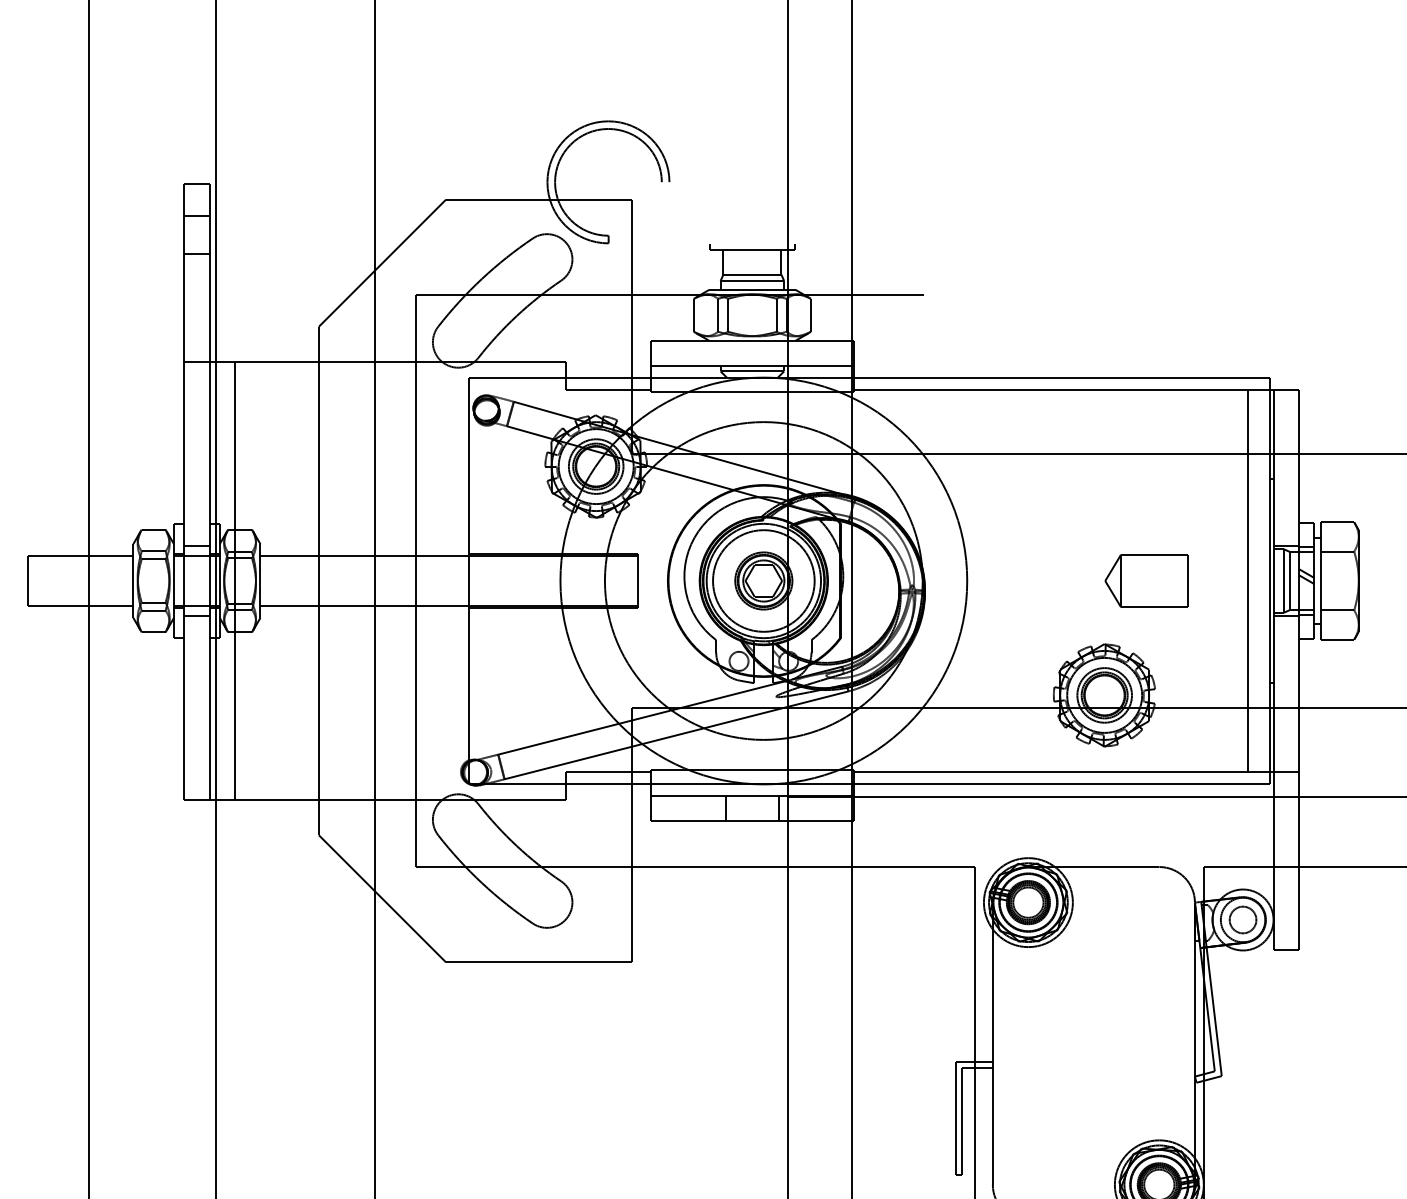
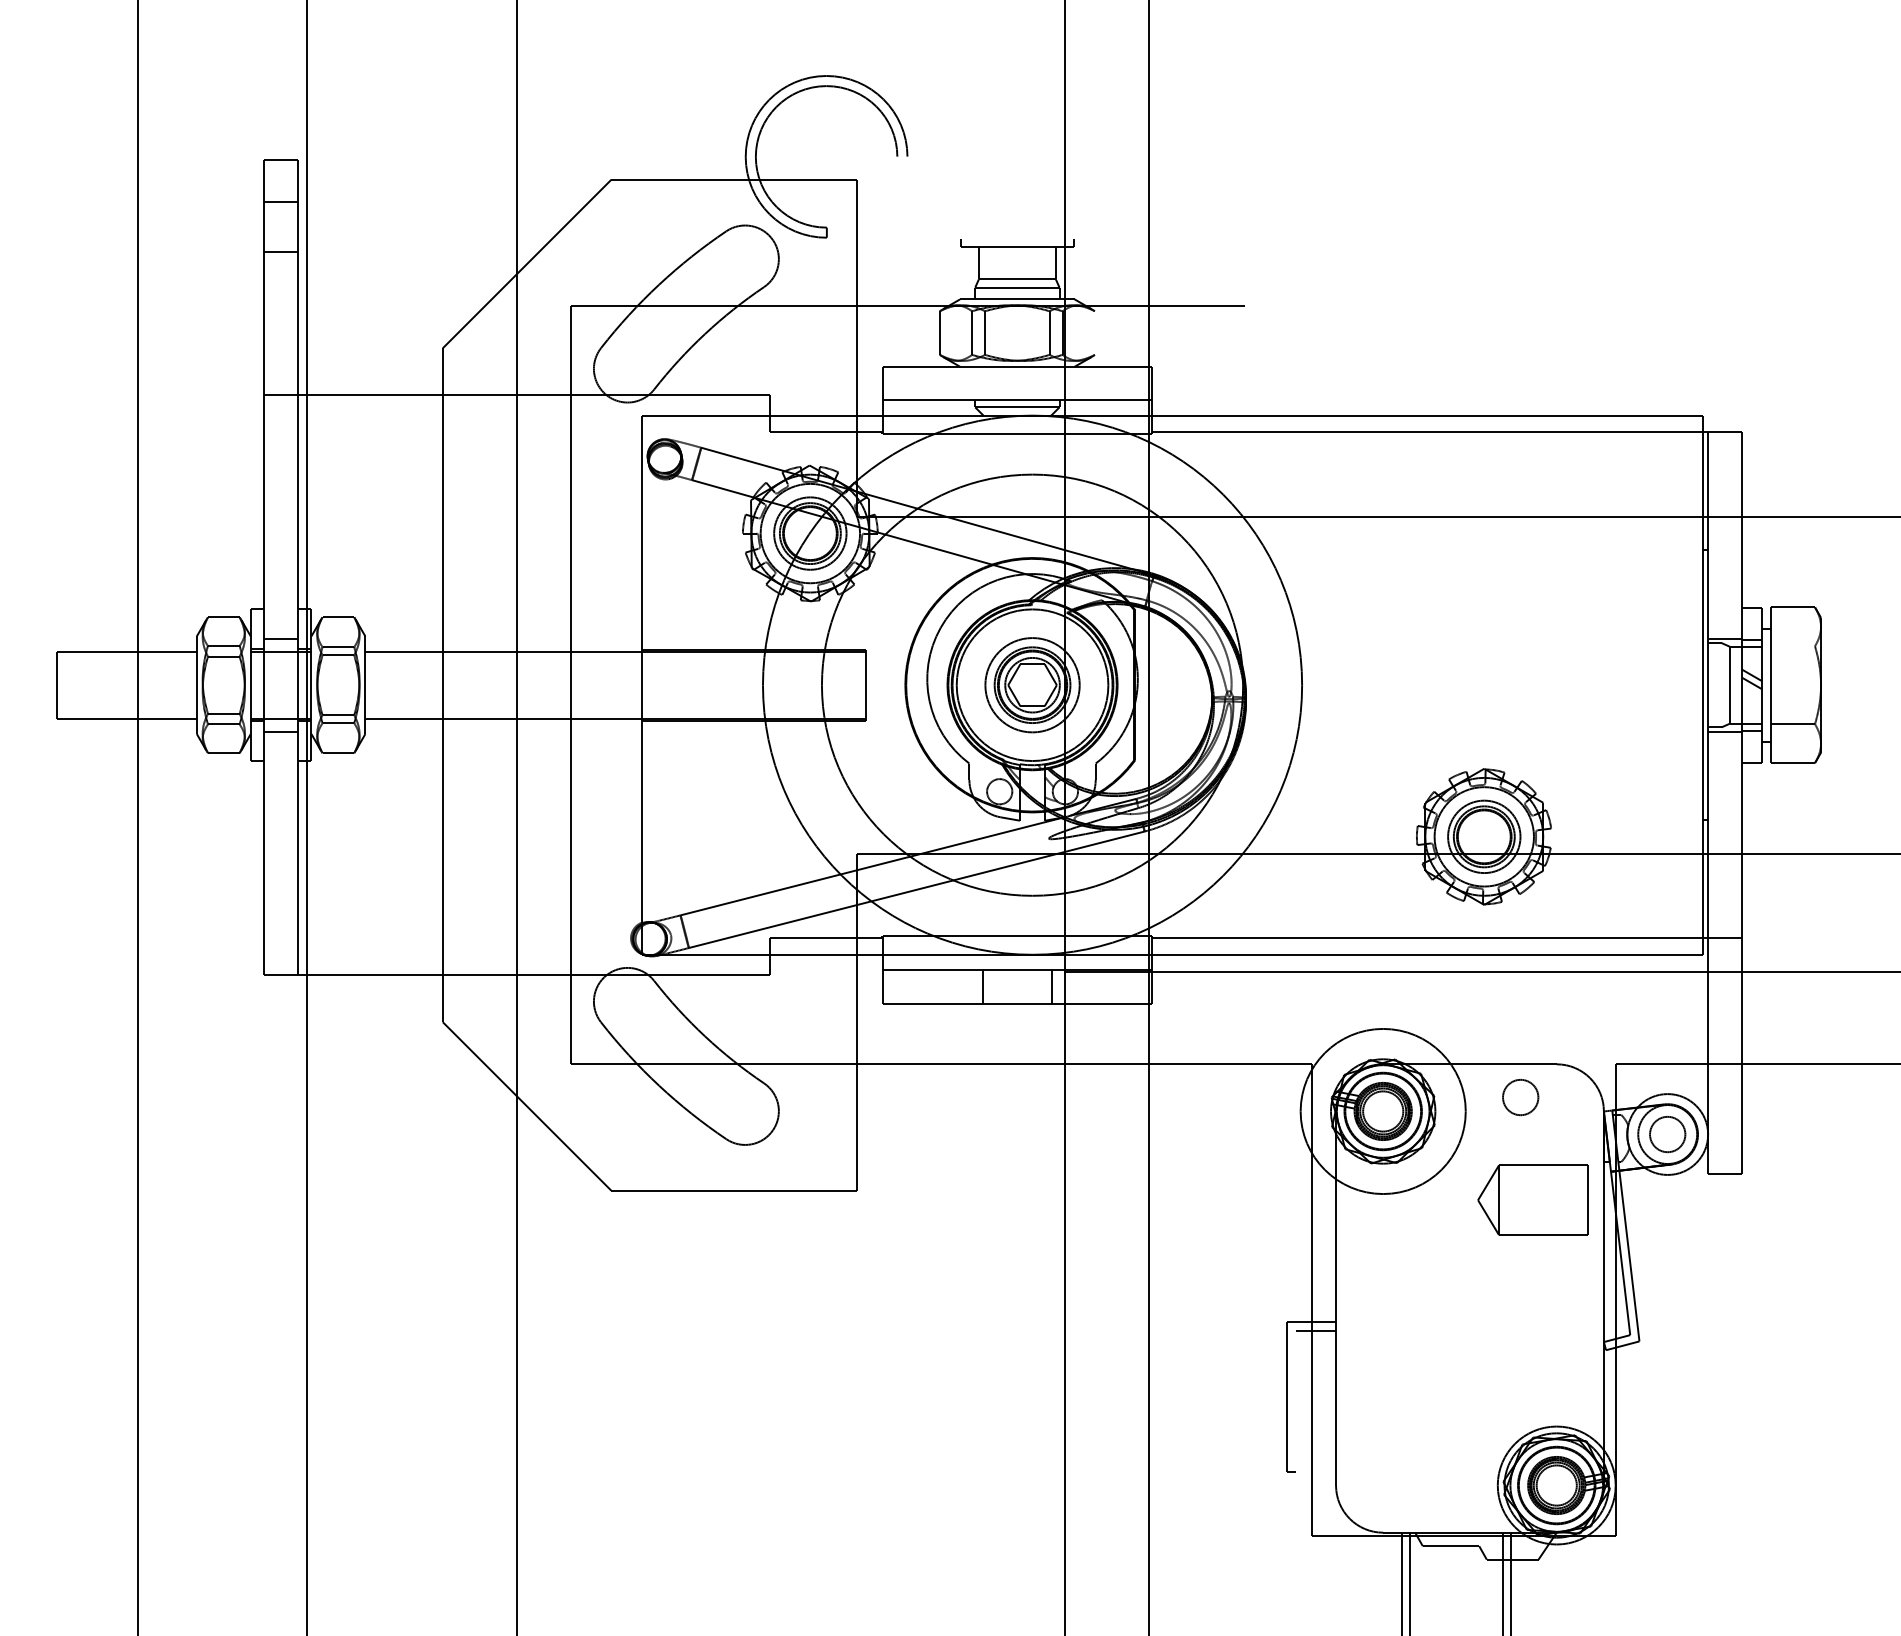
line: (810, 314) -> (1094, 332), removed
line: (1337, 551) -> (1792, 646), removed
circle: (763, 580) -> (1032, 684), size x0.7
part: (1146, 580) -> (1532, 1199), moved
line: (1248, 580) -> (1674, 684), removed
line: (234, 581) -> (331, 685), removed
line: (1283, 581) -> (1721, 685), removed
circle: (1132, 892) -> (1520, 1097), added
circle: (1028, 902) -> (1383, 1111), size x1.4
line: (962, 1121) -> (1295, 1401), removed

